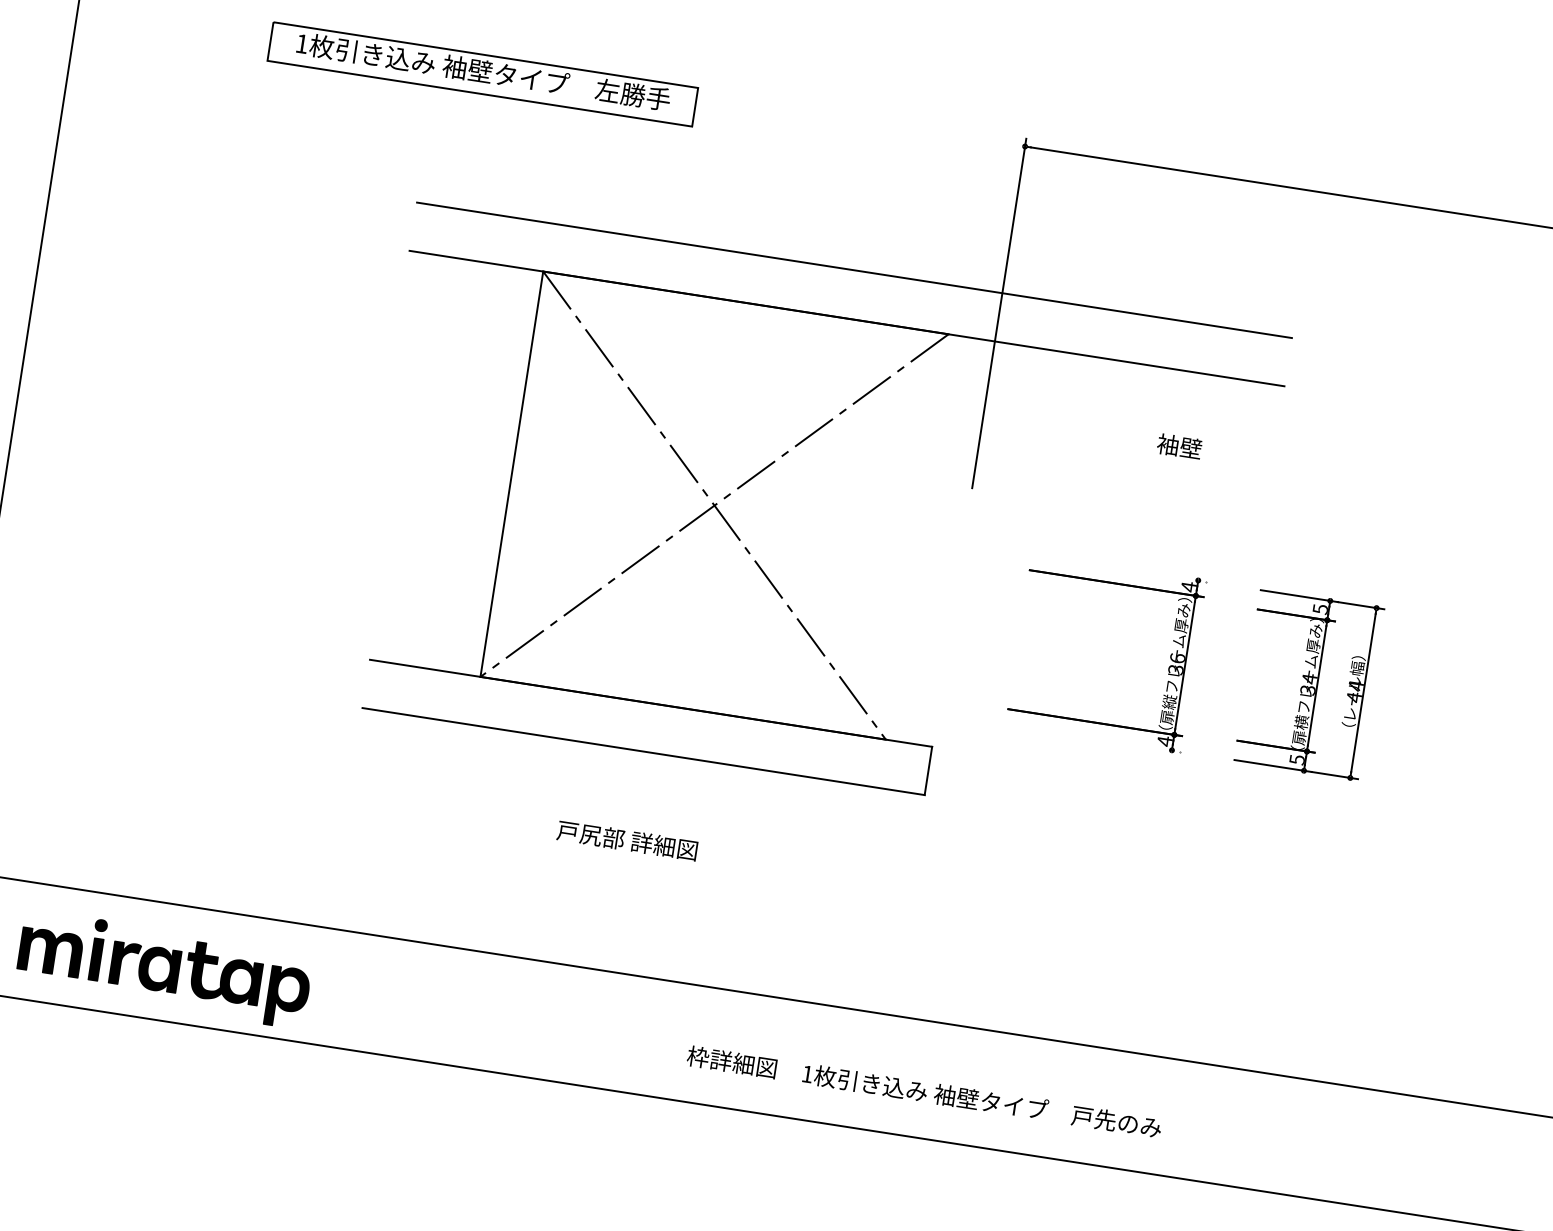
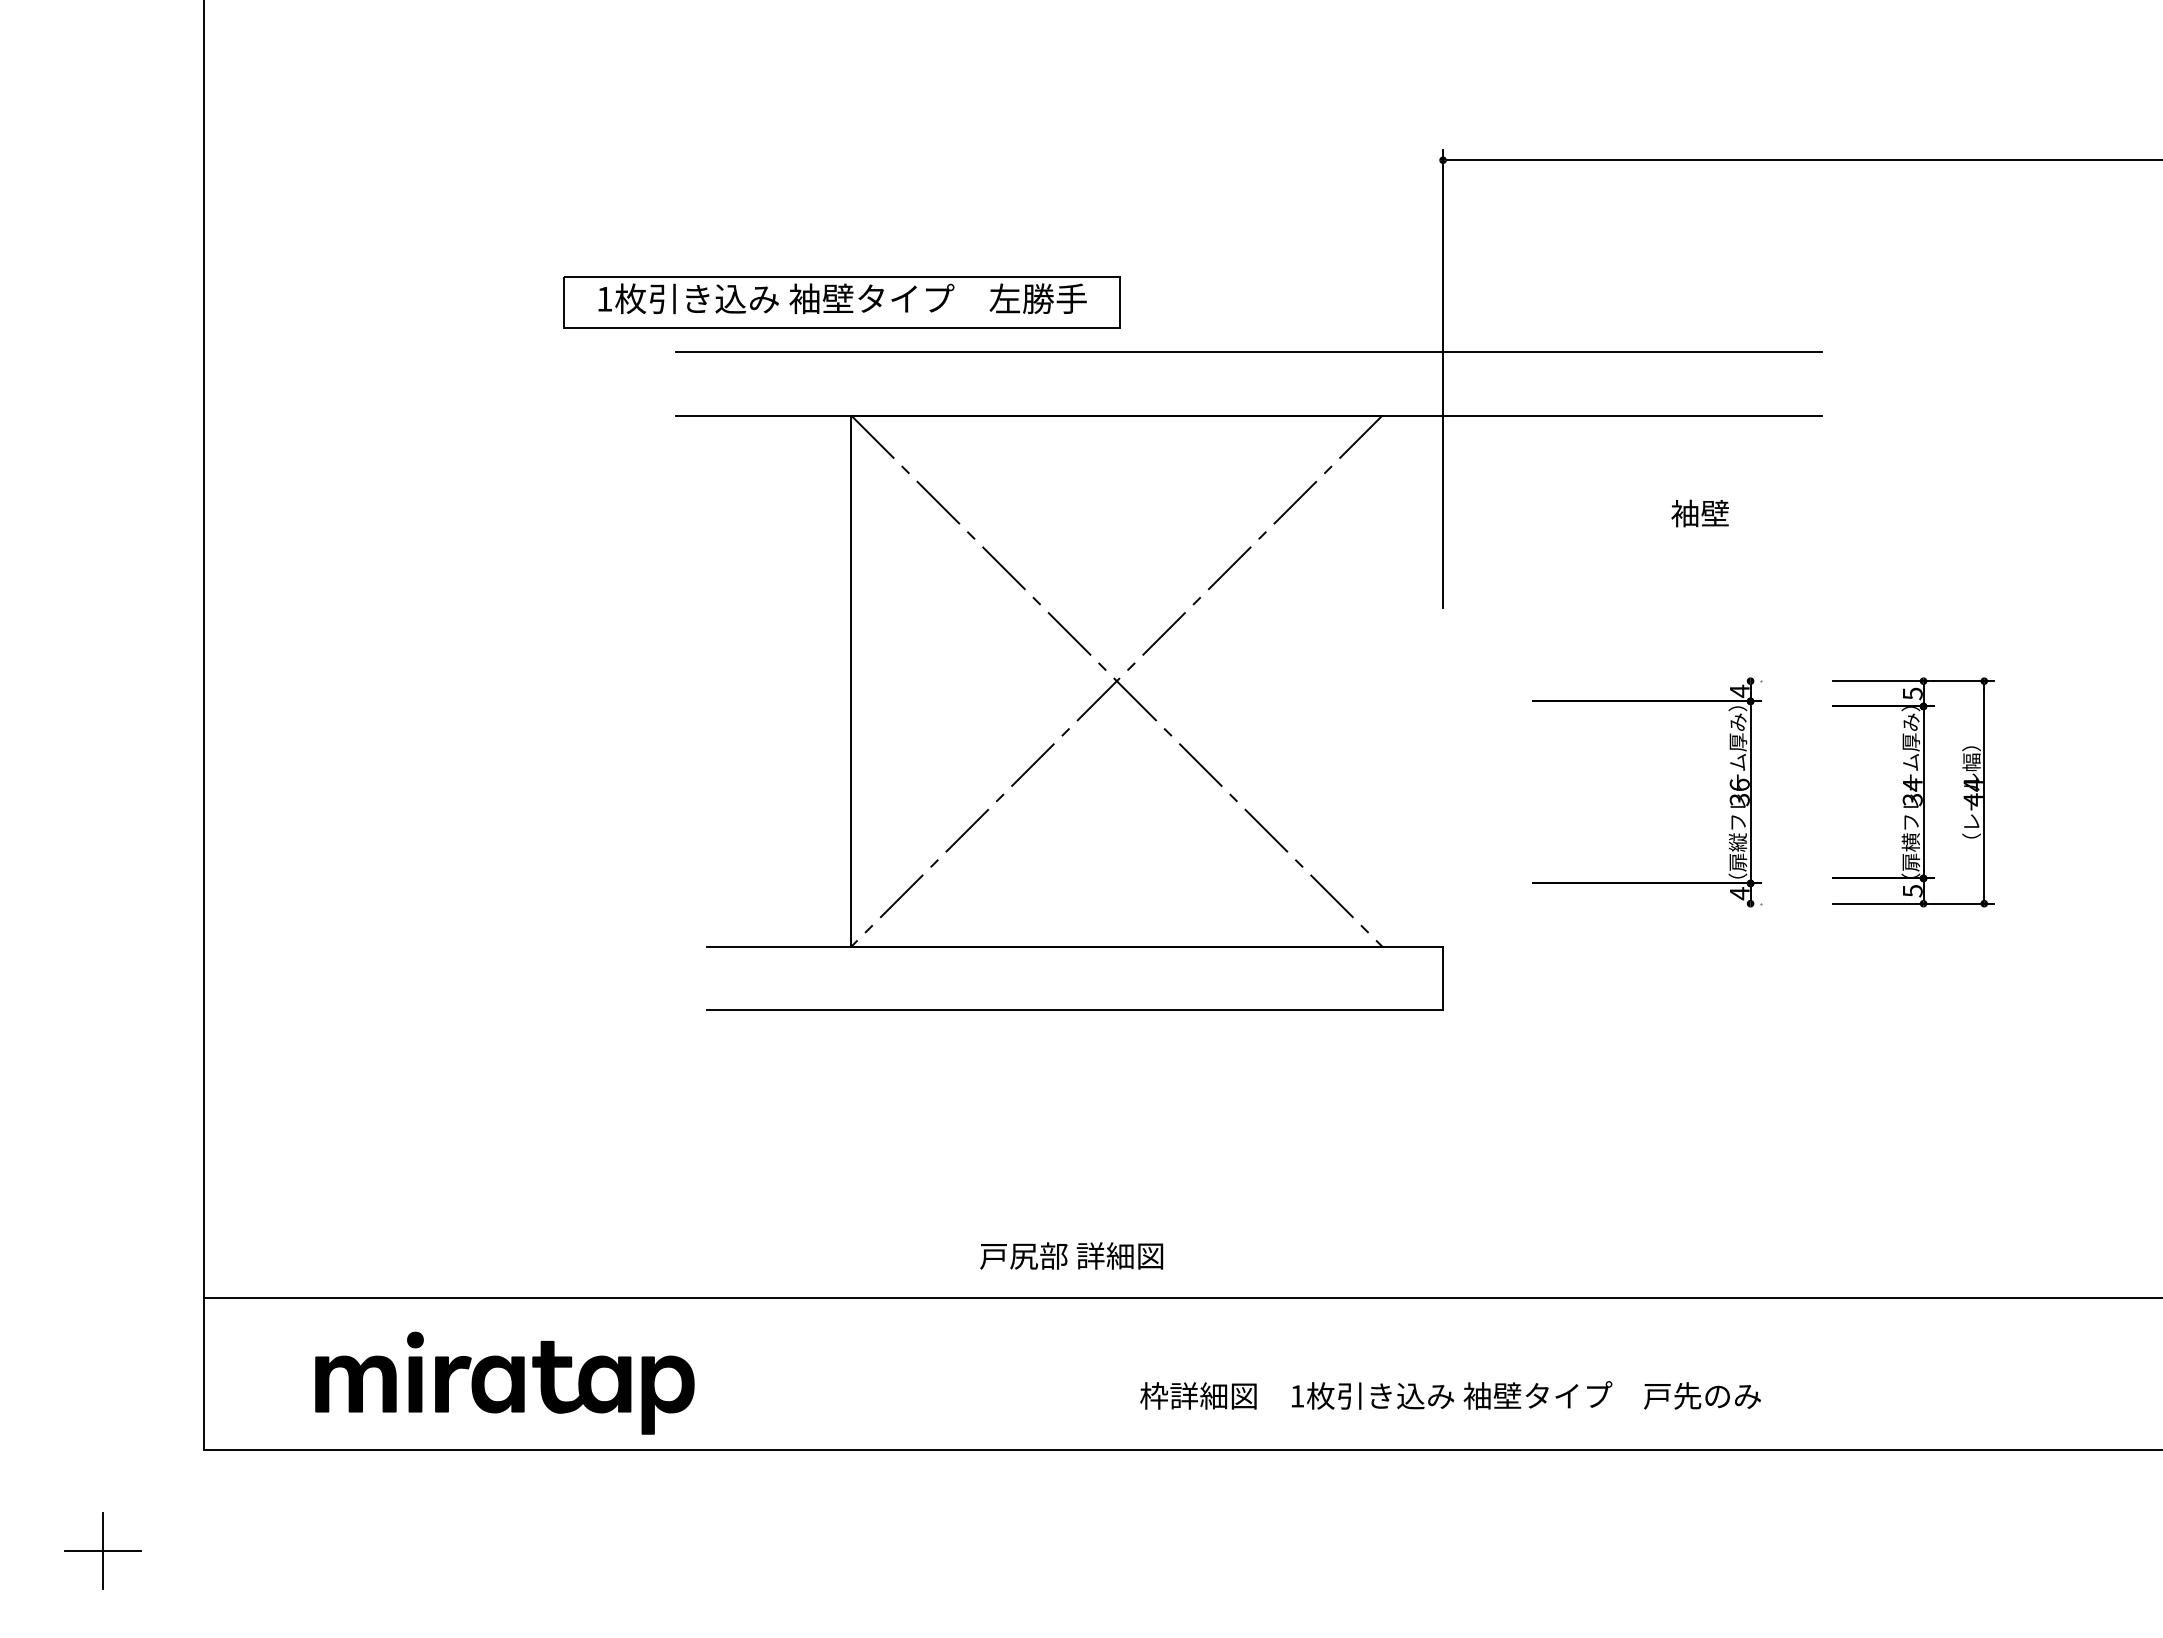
part: (482, 74) -> (841, 302), moved
text: (627, 840) -> (1071, 1255), moved
text: (924, 1091) -> (1450, 1395), moved

